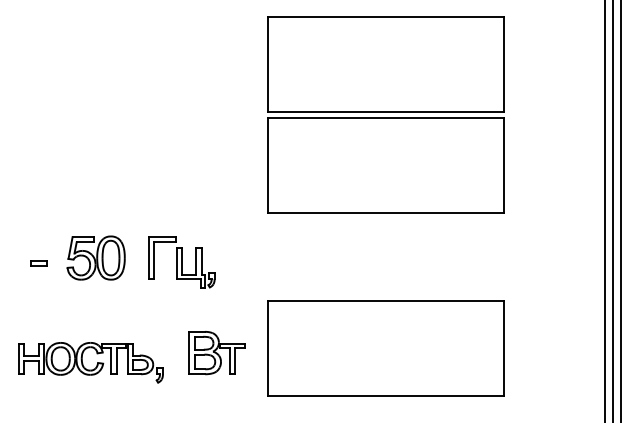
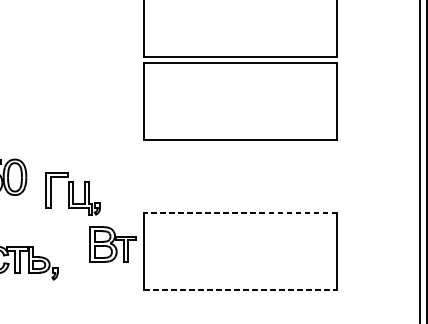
part: (181, 262) -> (72, 194), moved
line: (386, 301) -> (240, 212), solid -> dashed
part: (216, 353) -> (113, 244), moved
line: (386, 395) -> (240, 290), solid -> dashed

